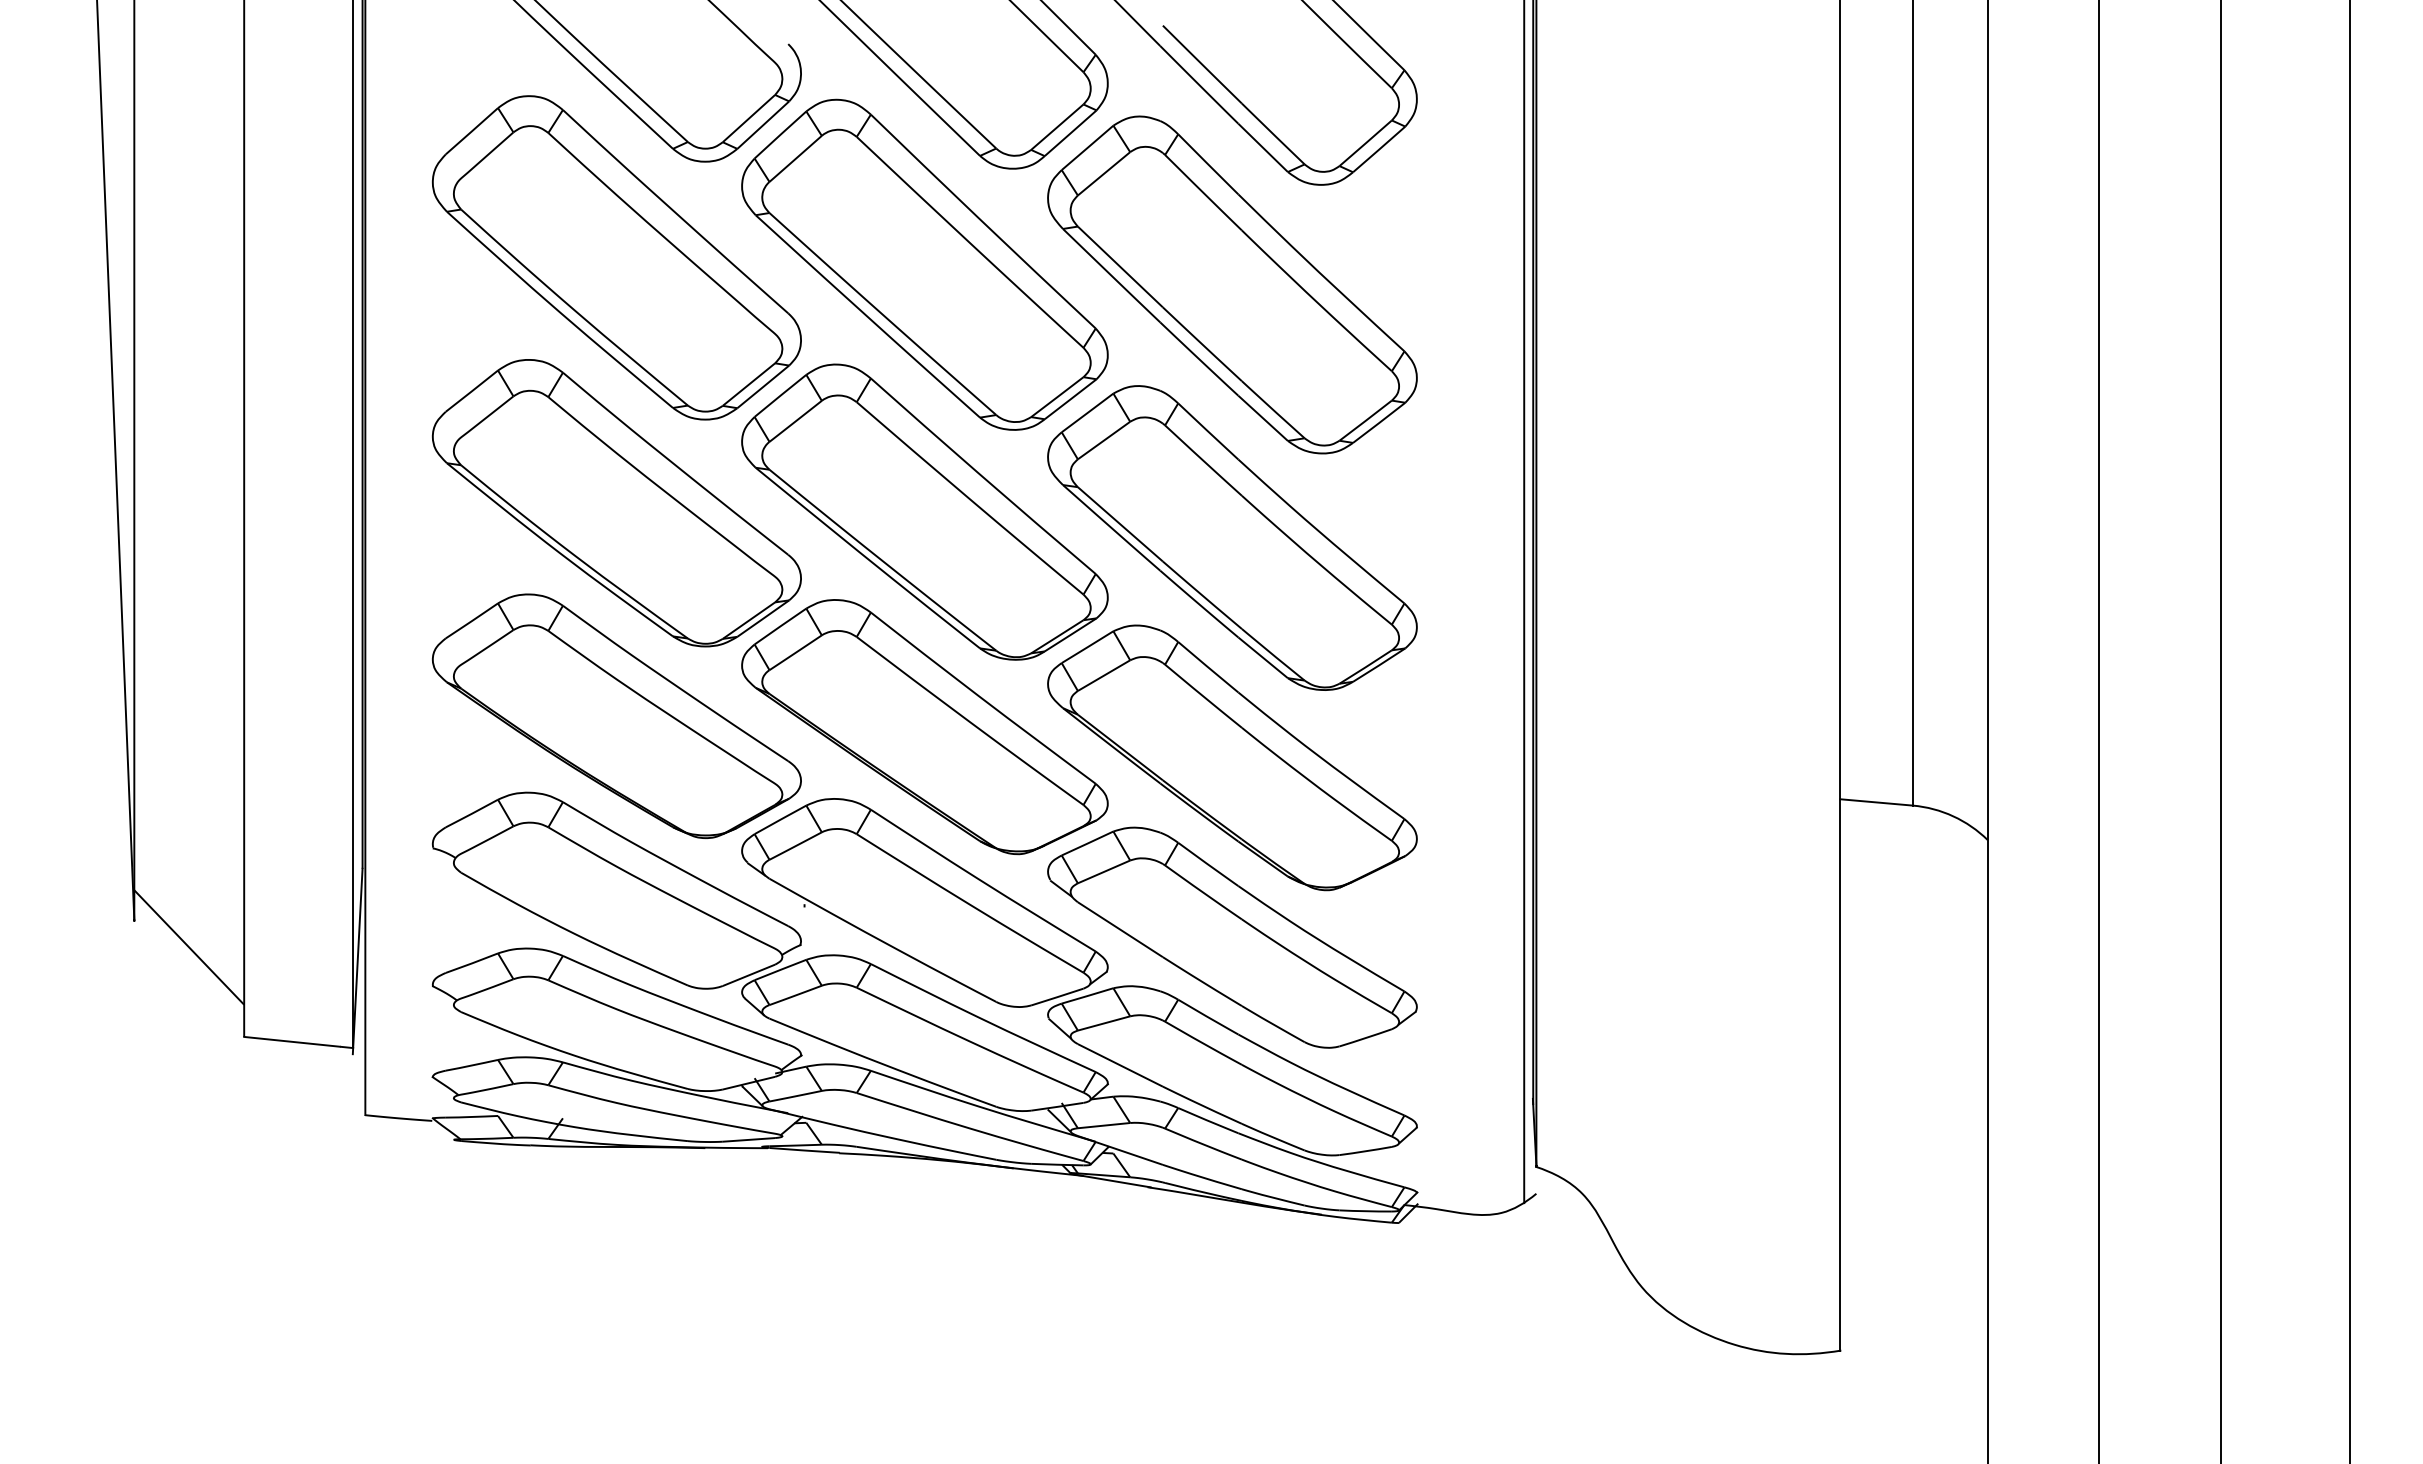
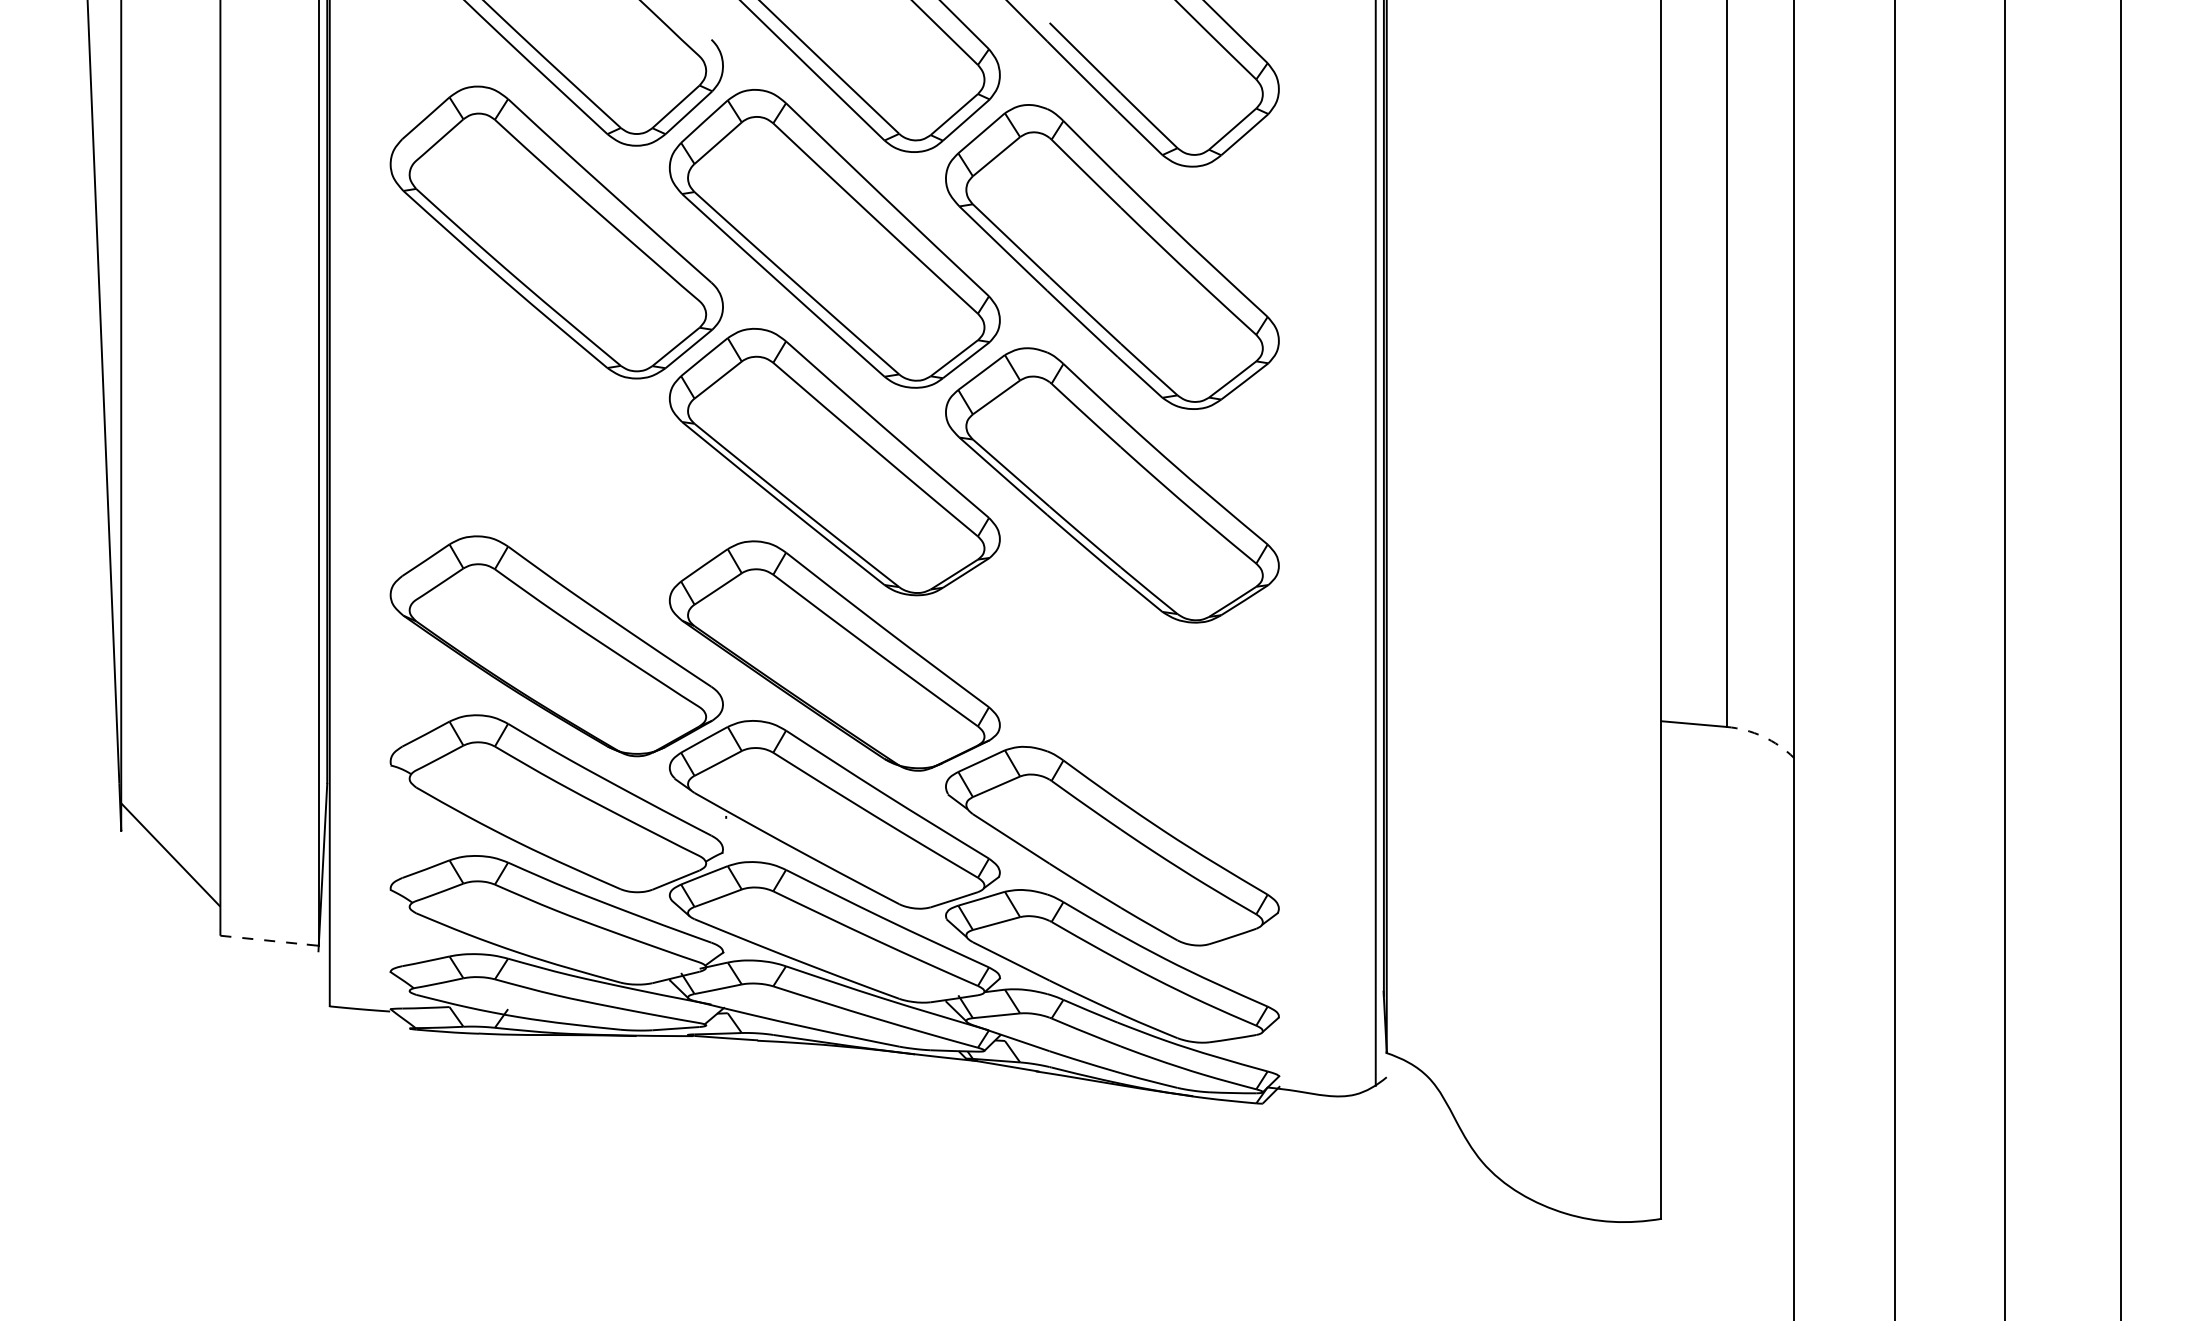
part: (616, 503) -> (556, 454), removed
part: (1232, 757) -> (1112, 683), removed
arc: (1953, 816) -> (1763, 736), solid -> dashed
line: (292, 1041) -> (264, 939), solid -> dashed

